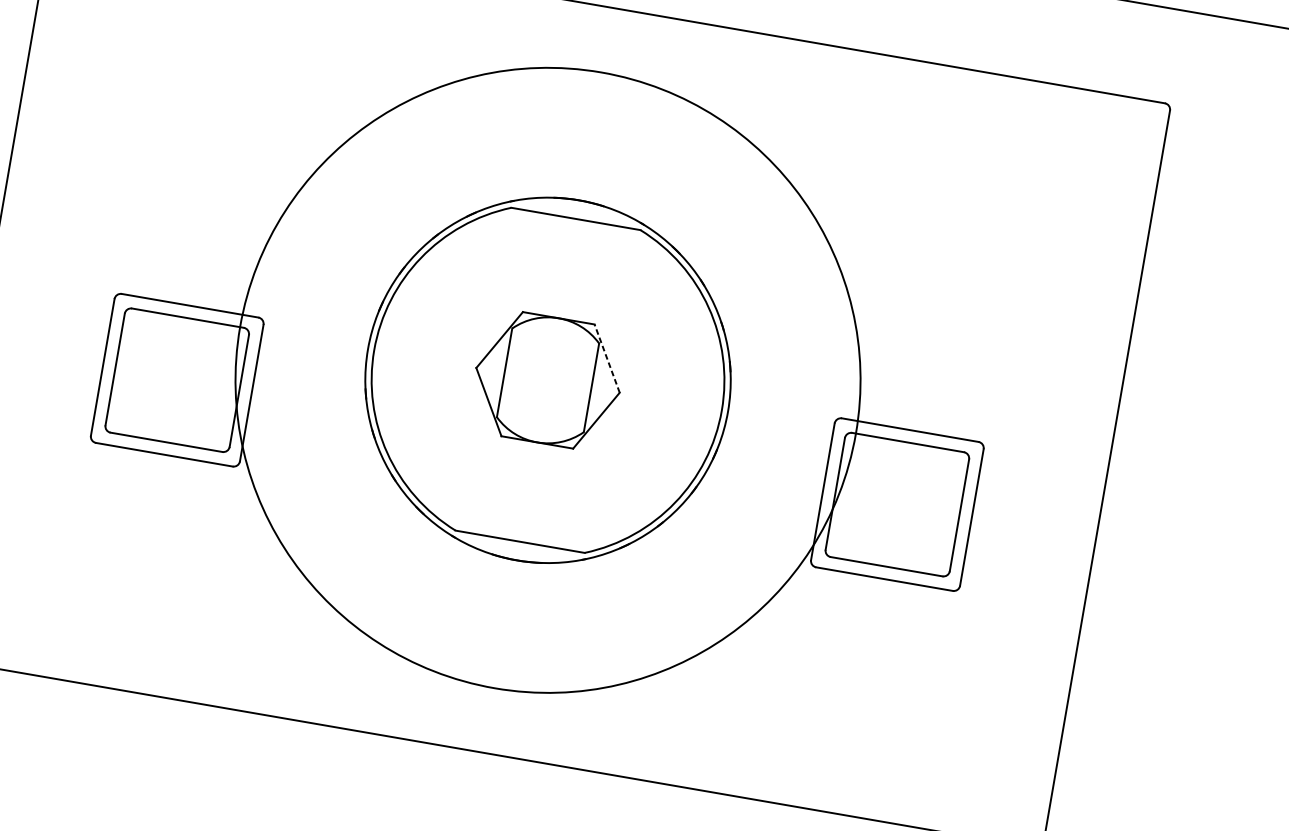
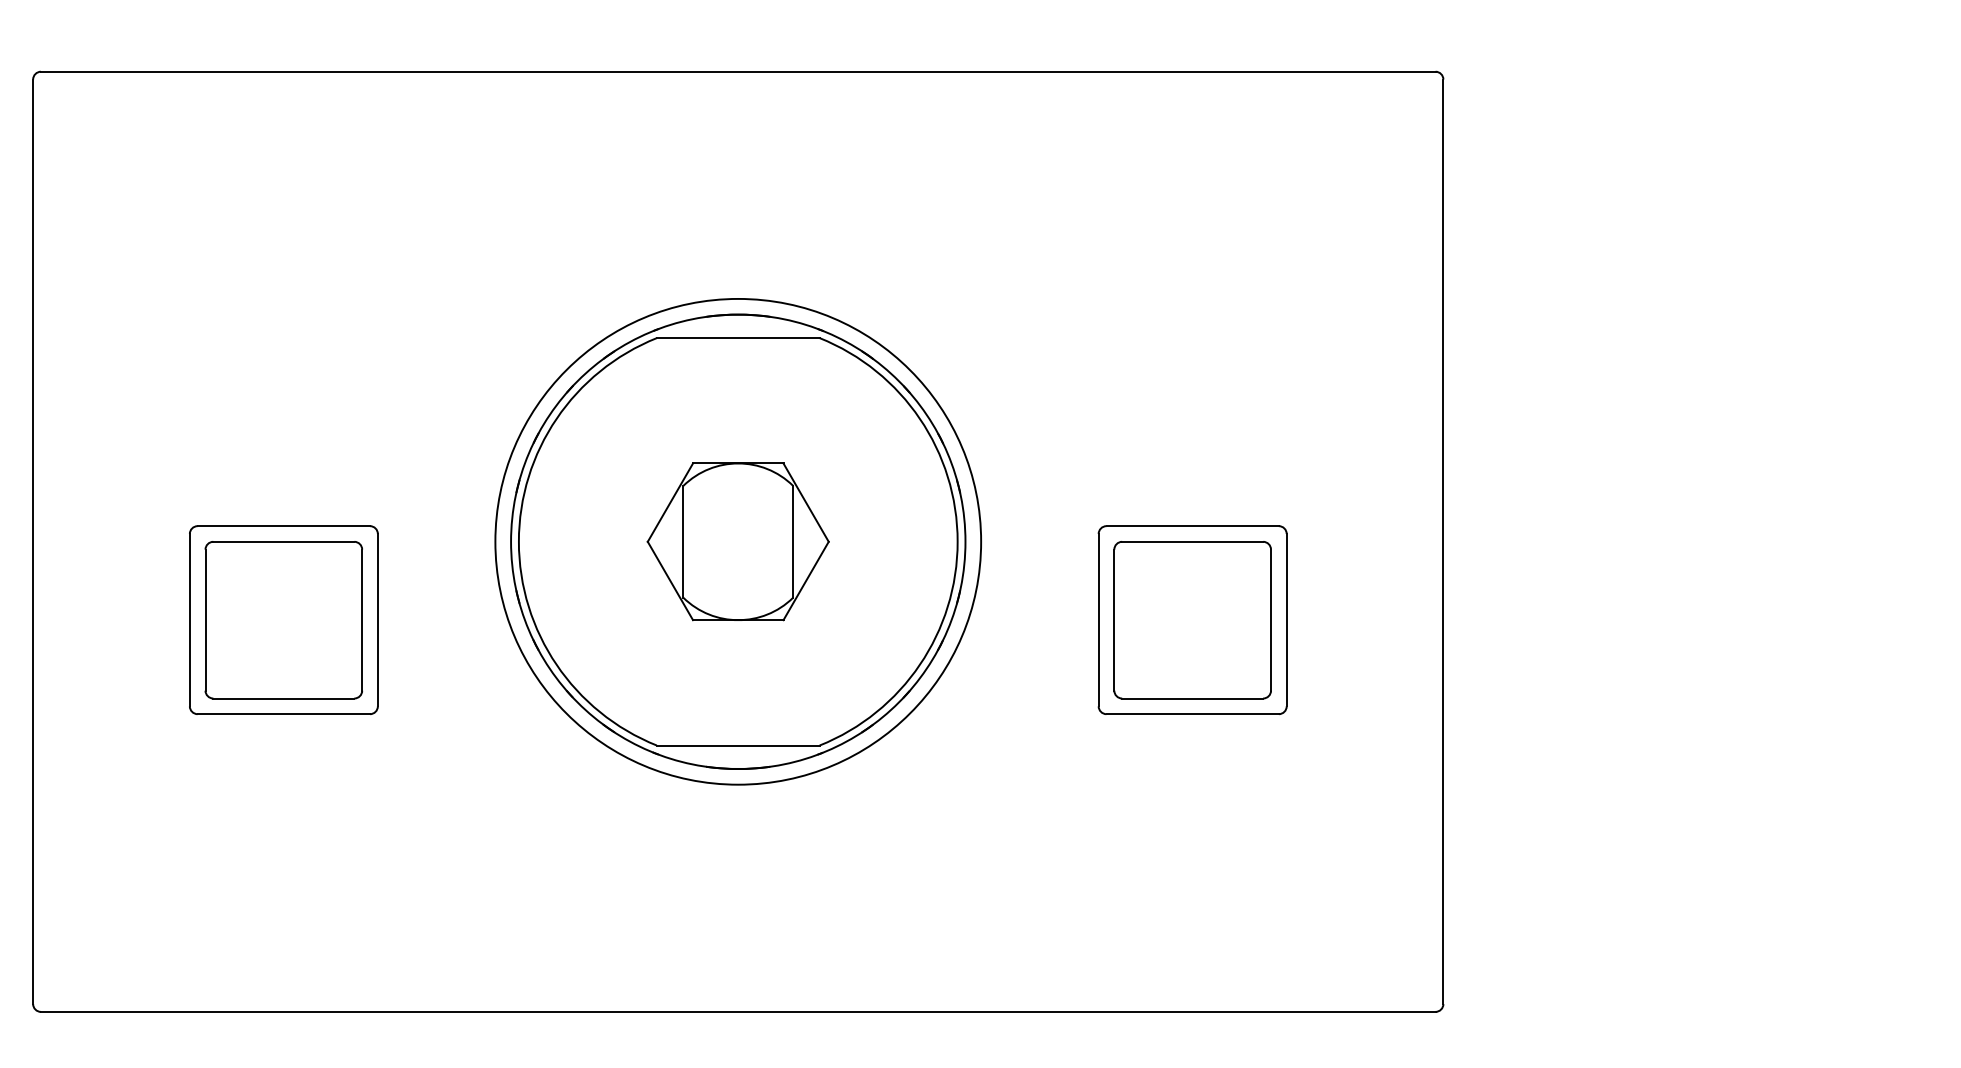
line: (606, 358) -> (805, 502), dashed -> solid
circle: (548, 380) -> (738, 541), size x0.62

